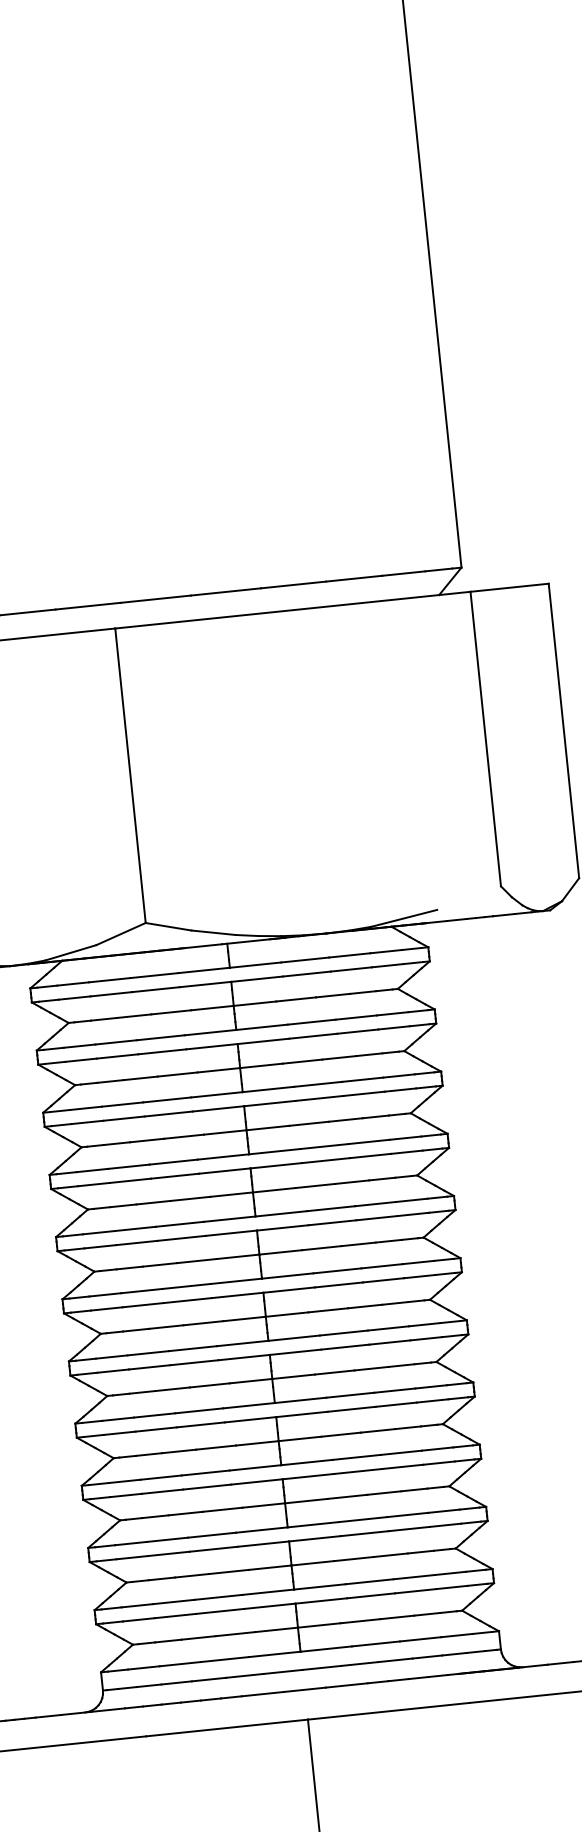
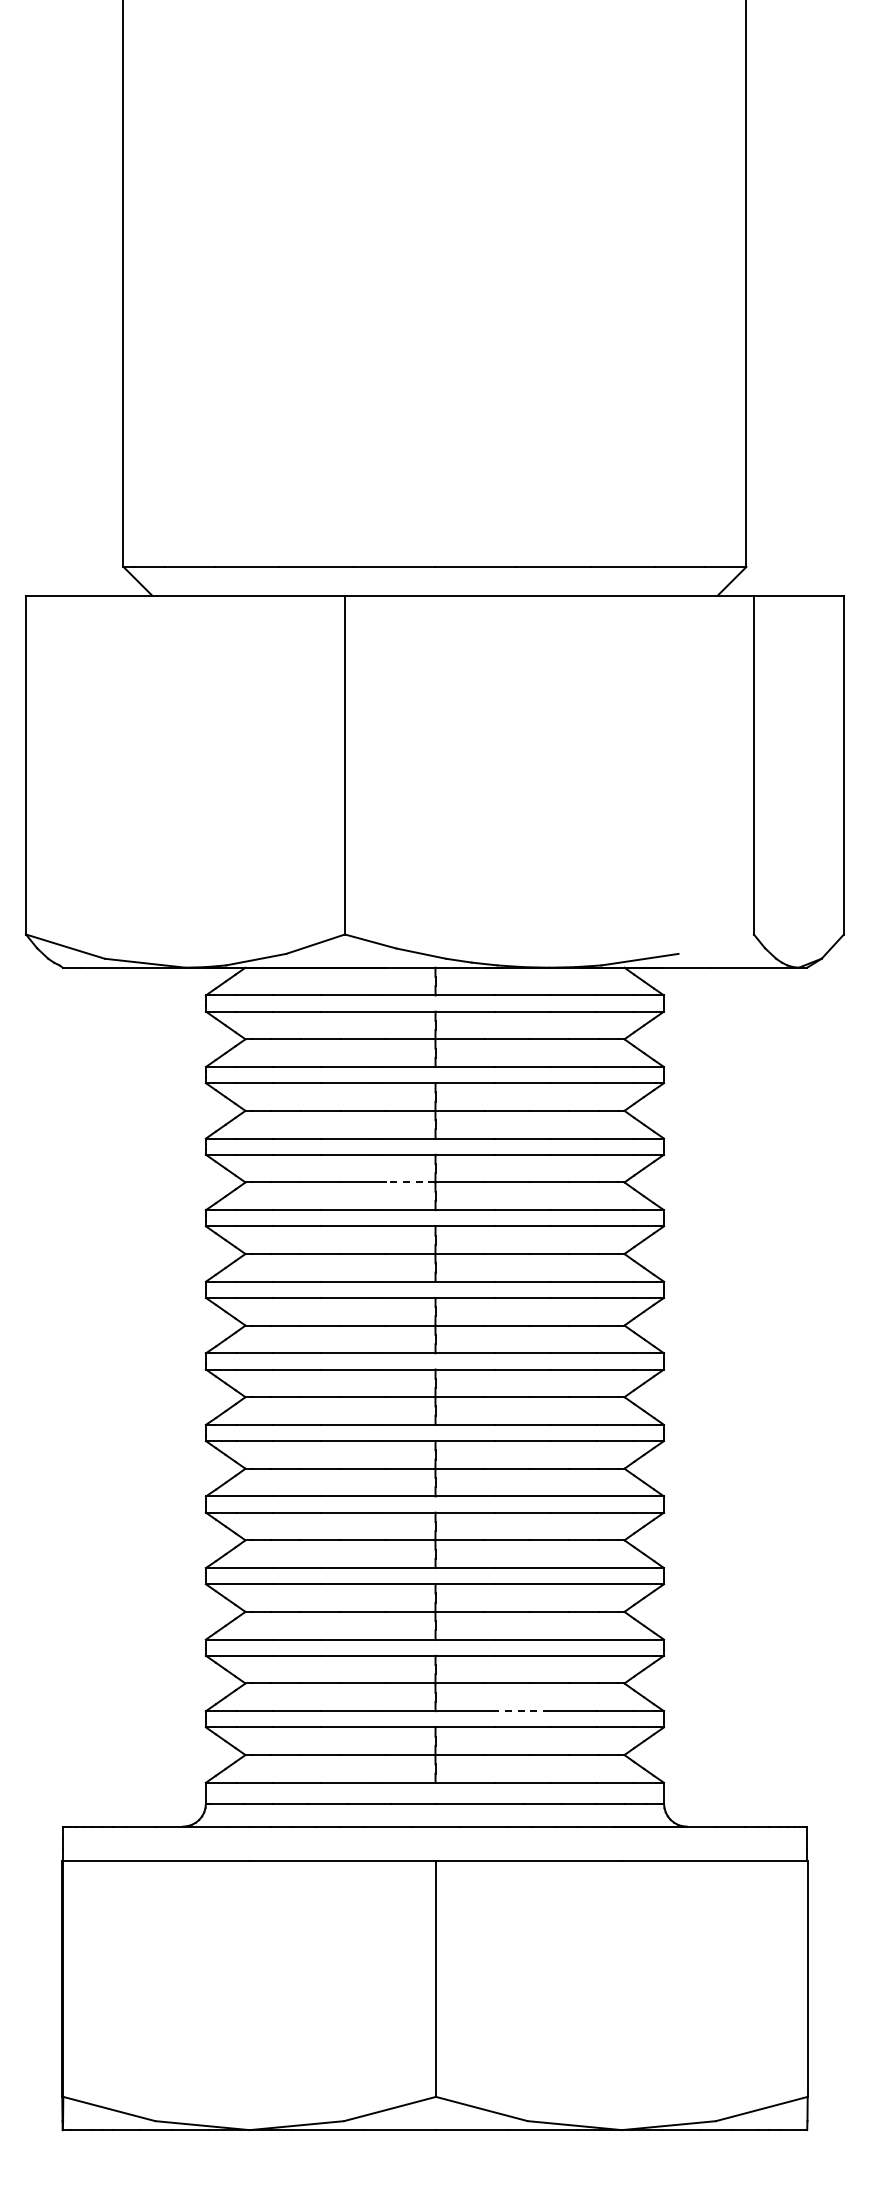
line: (224, 1132) -> (410, 1182), solid -> dashed
line: (369, 1582) -> (522, 1711), solid -> dashed

